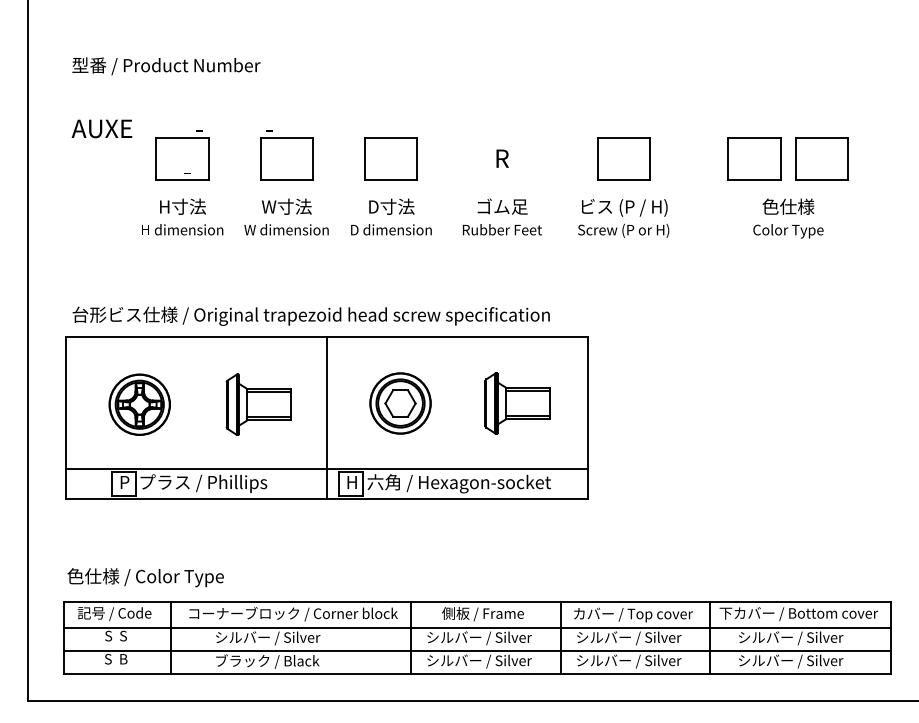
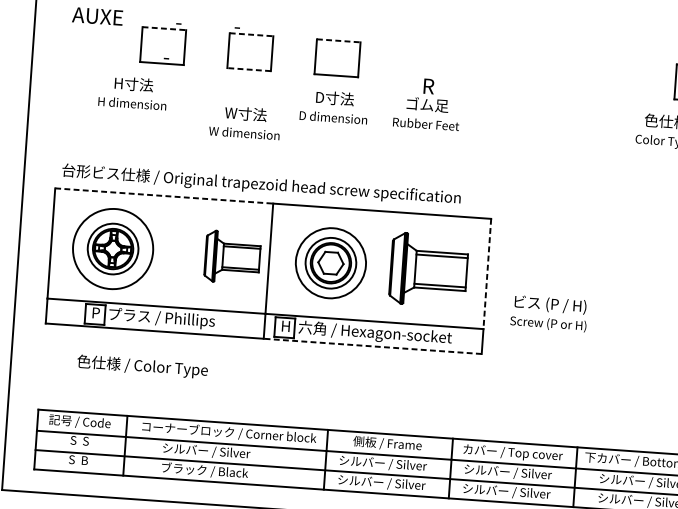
line: (183, 137) -> (165, 28), solid -> dashed
line: (287, 137) -> (252, 34), solid -> dashed
line: (391, 137) -> (338, 40), solid -> dashed
text: (502, 158) -> (428, 86), moved
part: (623, 158) -> (531, 71), removed
part: (754, 158) -> (640, 79), removed
line: (286, 179) -> (248, 69), solid -> dashed
text: (182, 216) -> (133, 92), moved
text: (286, 216) -> (245, 122), moved
text: (623, 218) -> (548, 313), moved
line: (196, 337) -> (164, 196), solid -> dashed
circle: (400, 403) -> (330, 263), size x1.4
part: (517, 403) -> (428, 270), size x1.4
line: (587, 403) -> (487, 274), solid -> dashed
circle: (139, 404) -> (112, 248), size x1.6
part: (258, 404) -> (232, 257), moved
line: (457, 499) -> (372, 346), solid -> dashed
text: (145, 577) -> (142, 366), moved

